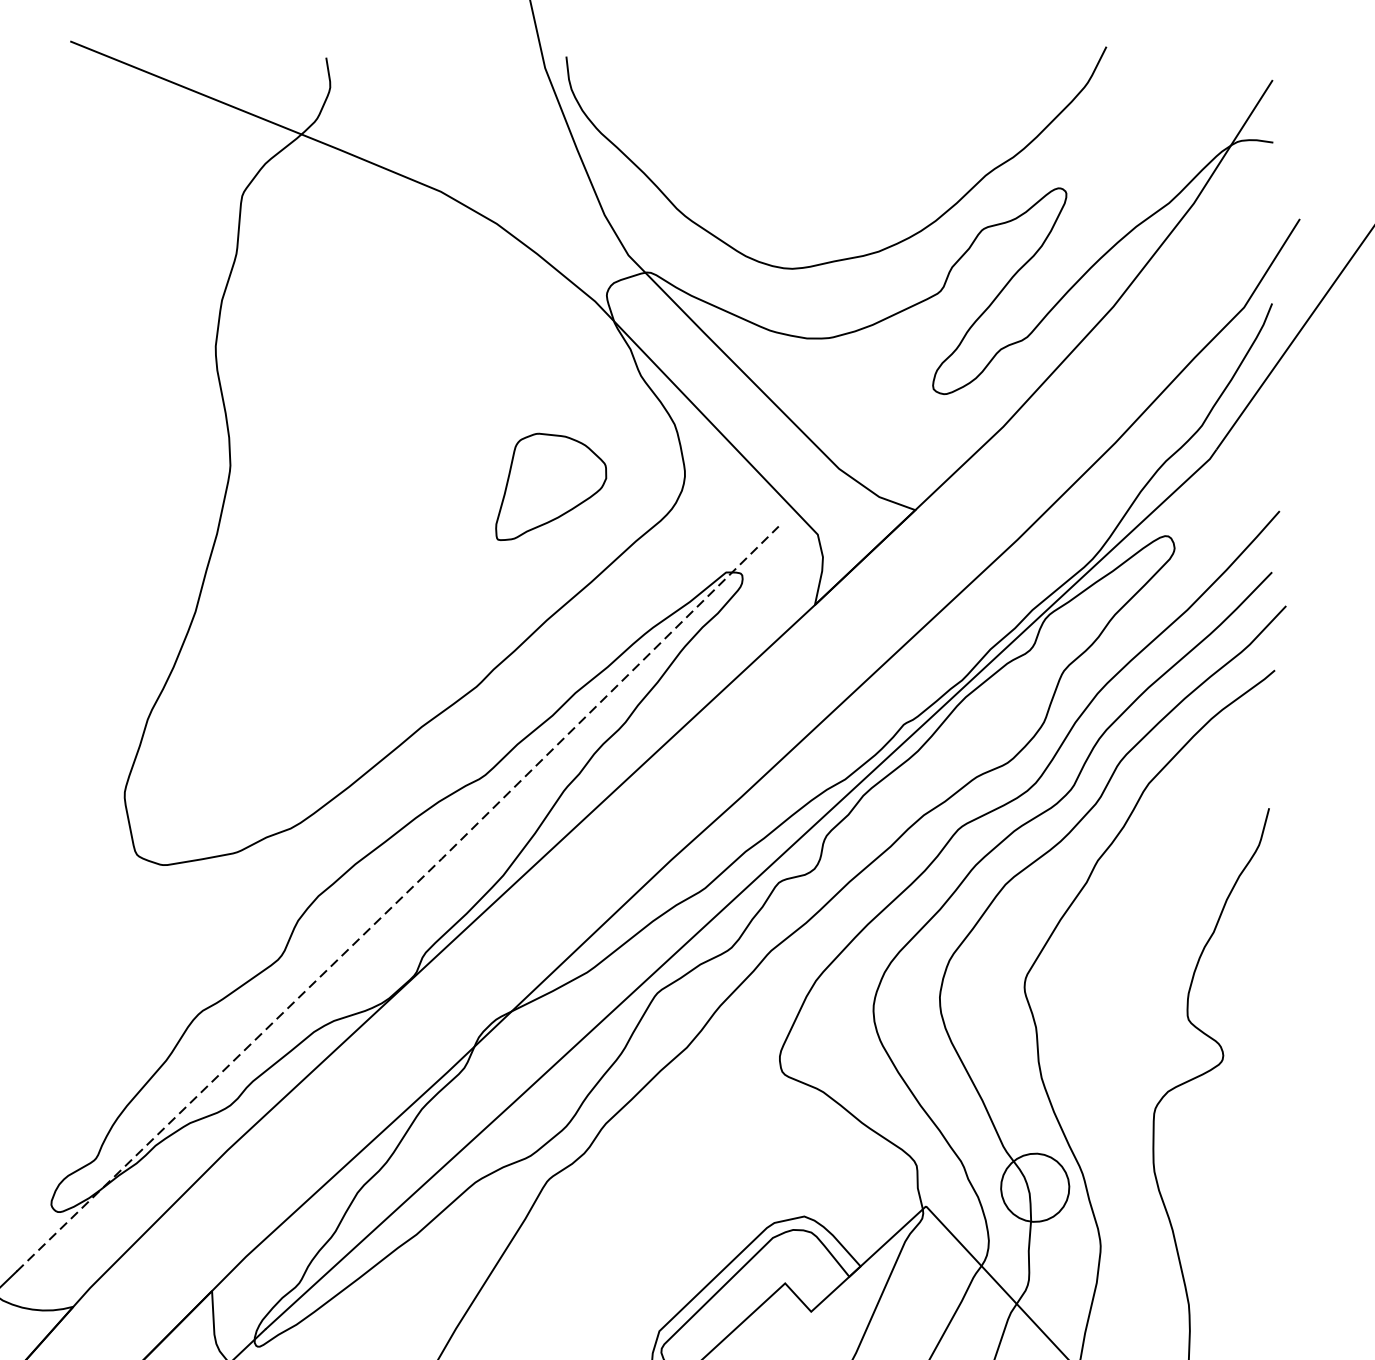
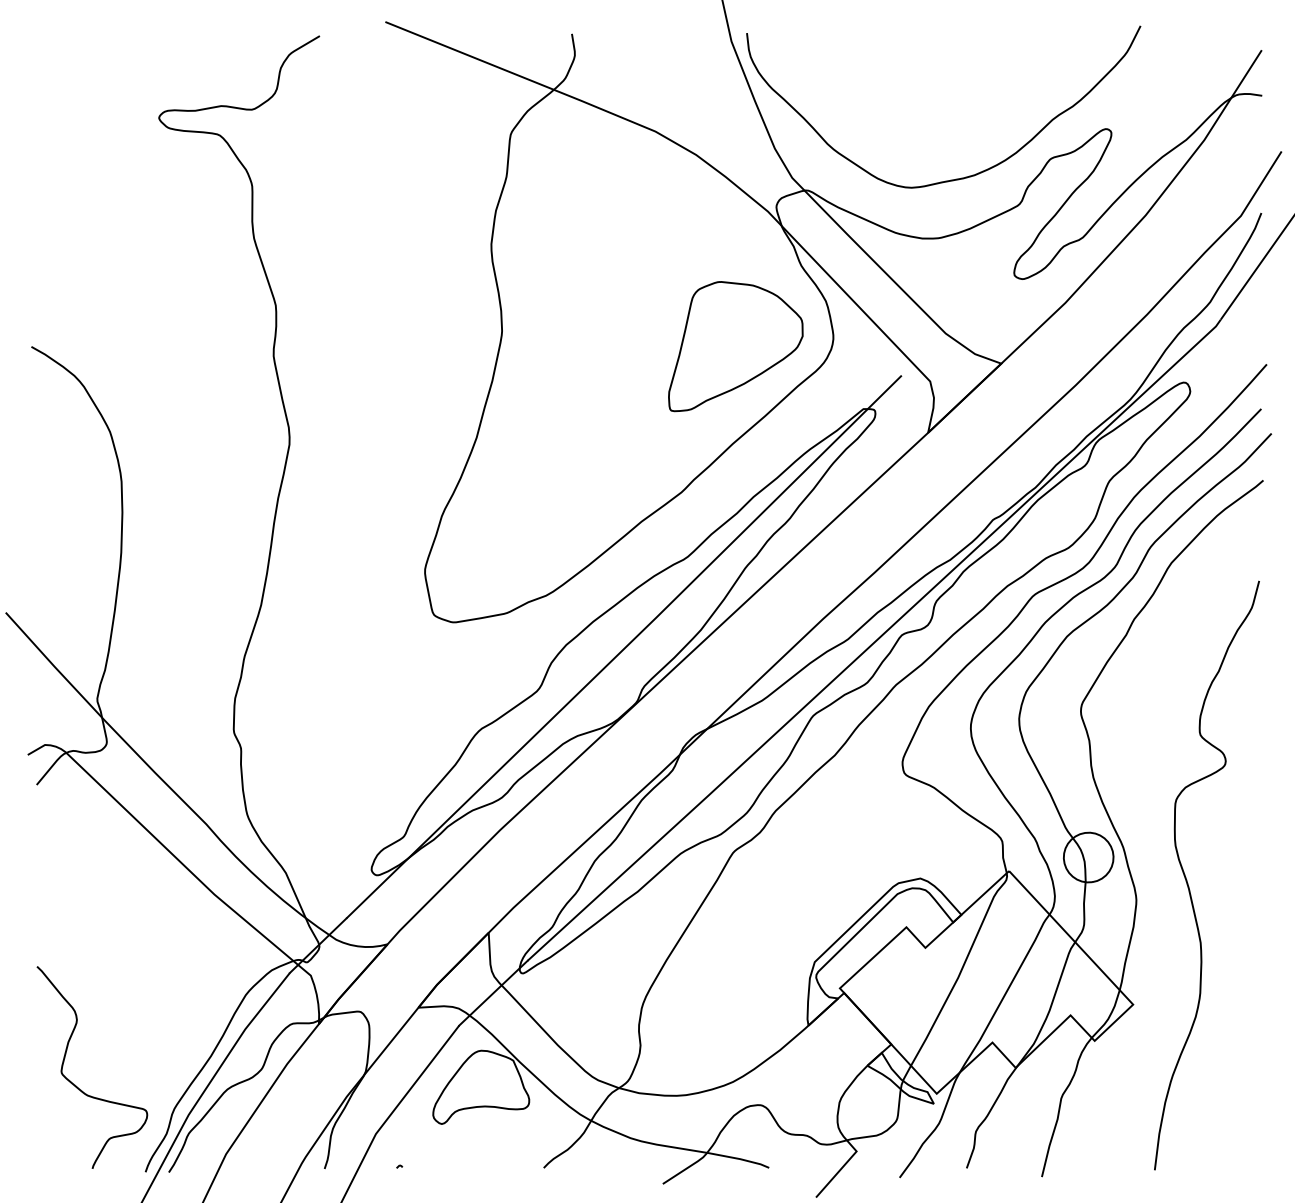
part: (550, 486) -> (735, 346), size x1.67
line: (399, 899) -> (625, 647), dashed -> solid

